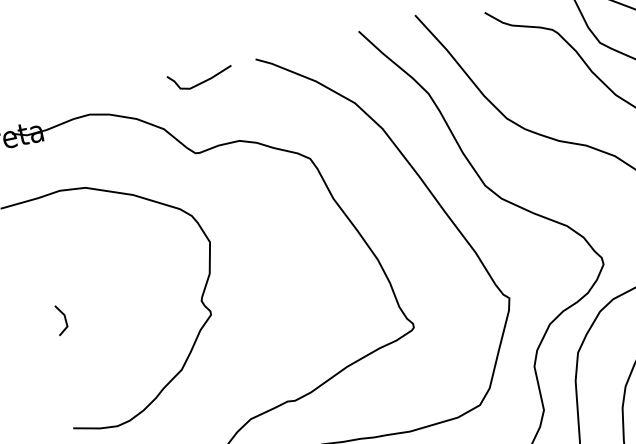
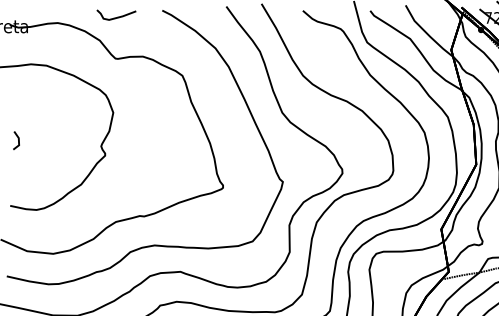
curve: (202, 80) -> (117, 16), moved

